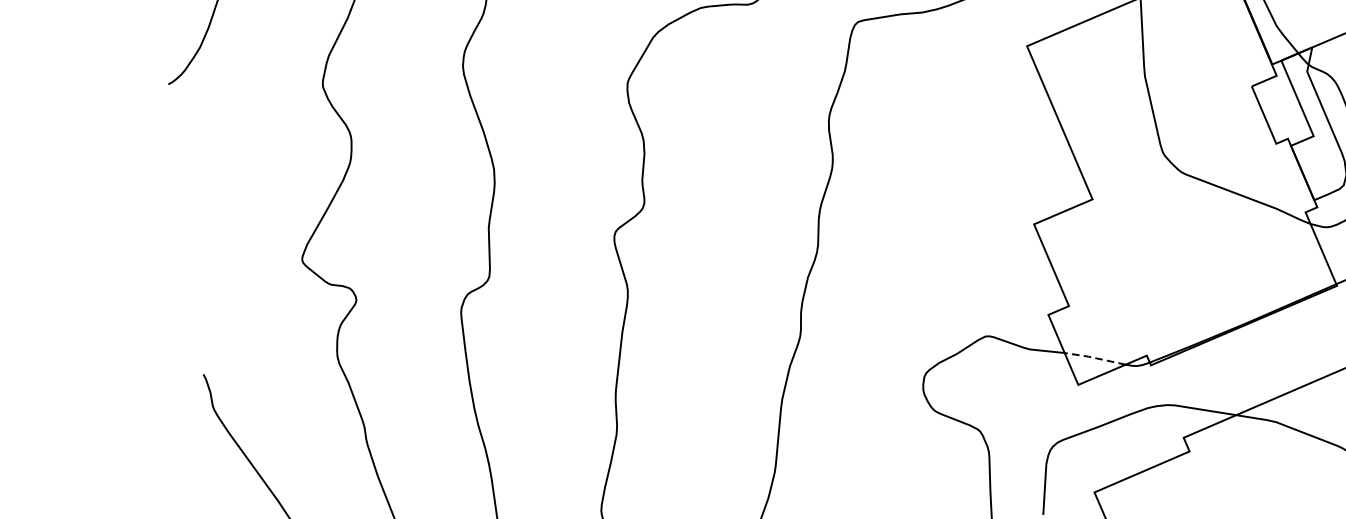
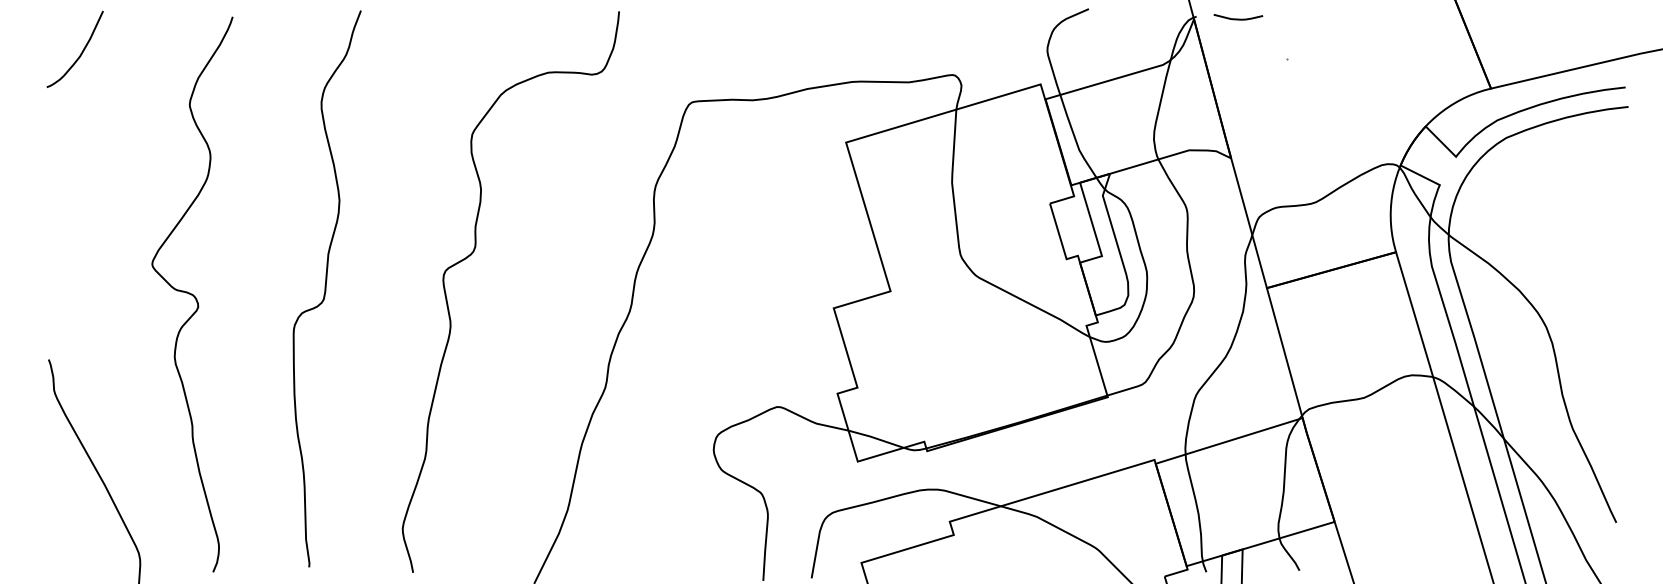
line: (1094, 358) -> (875, 438), dashed -> solid

